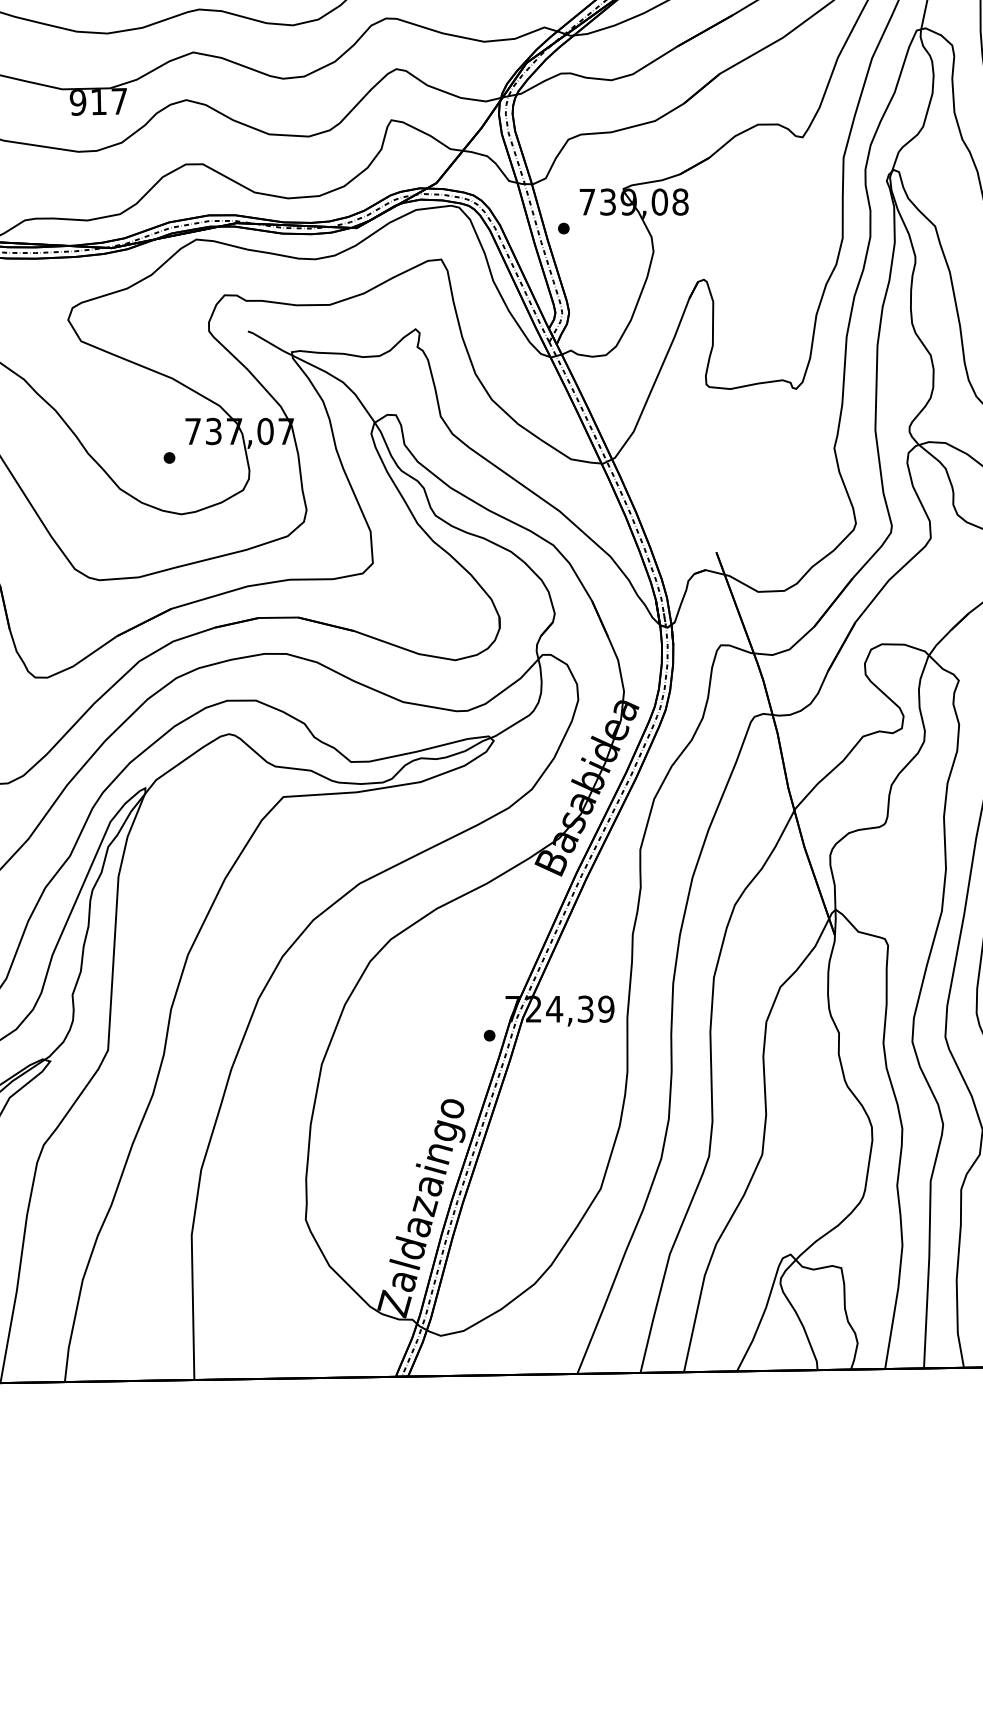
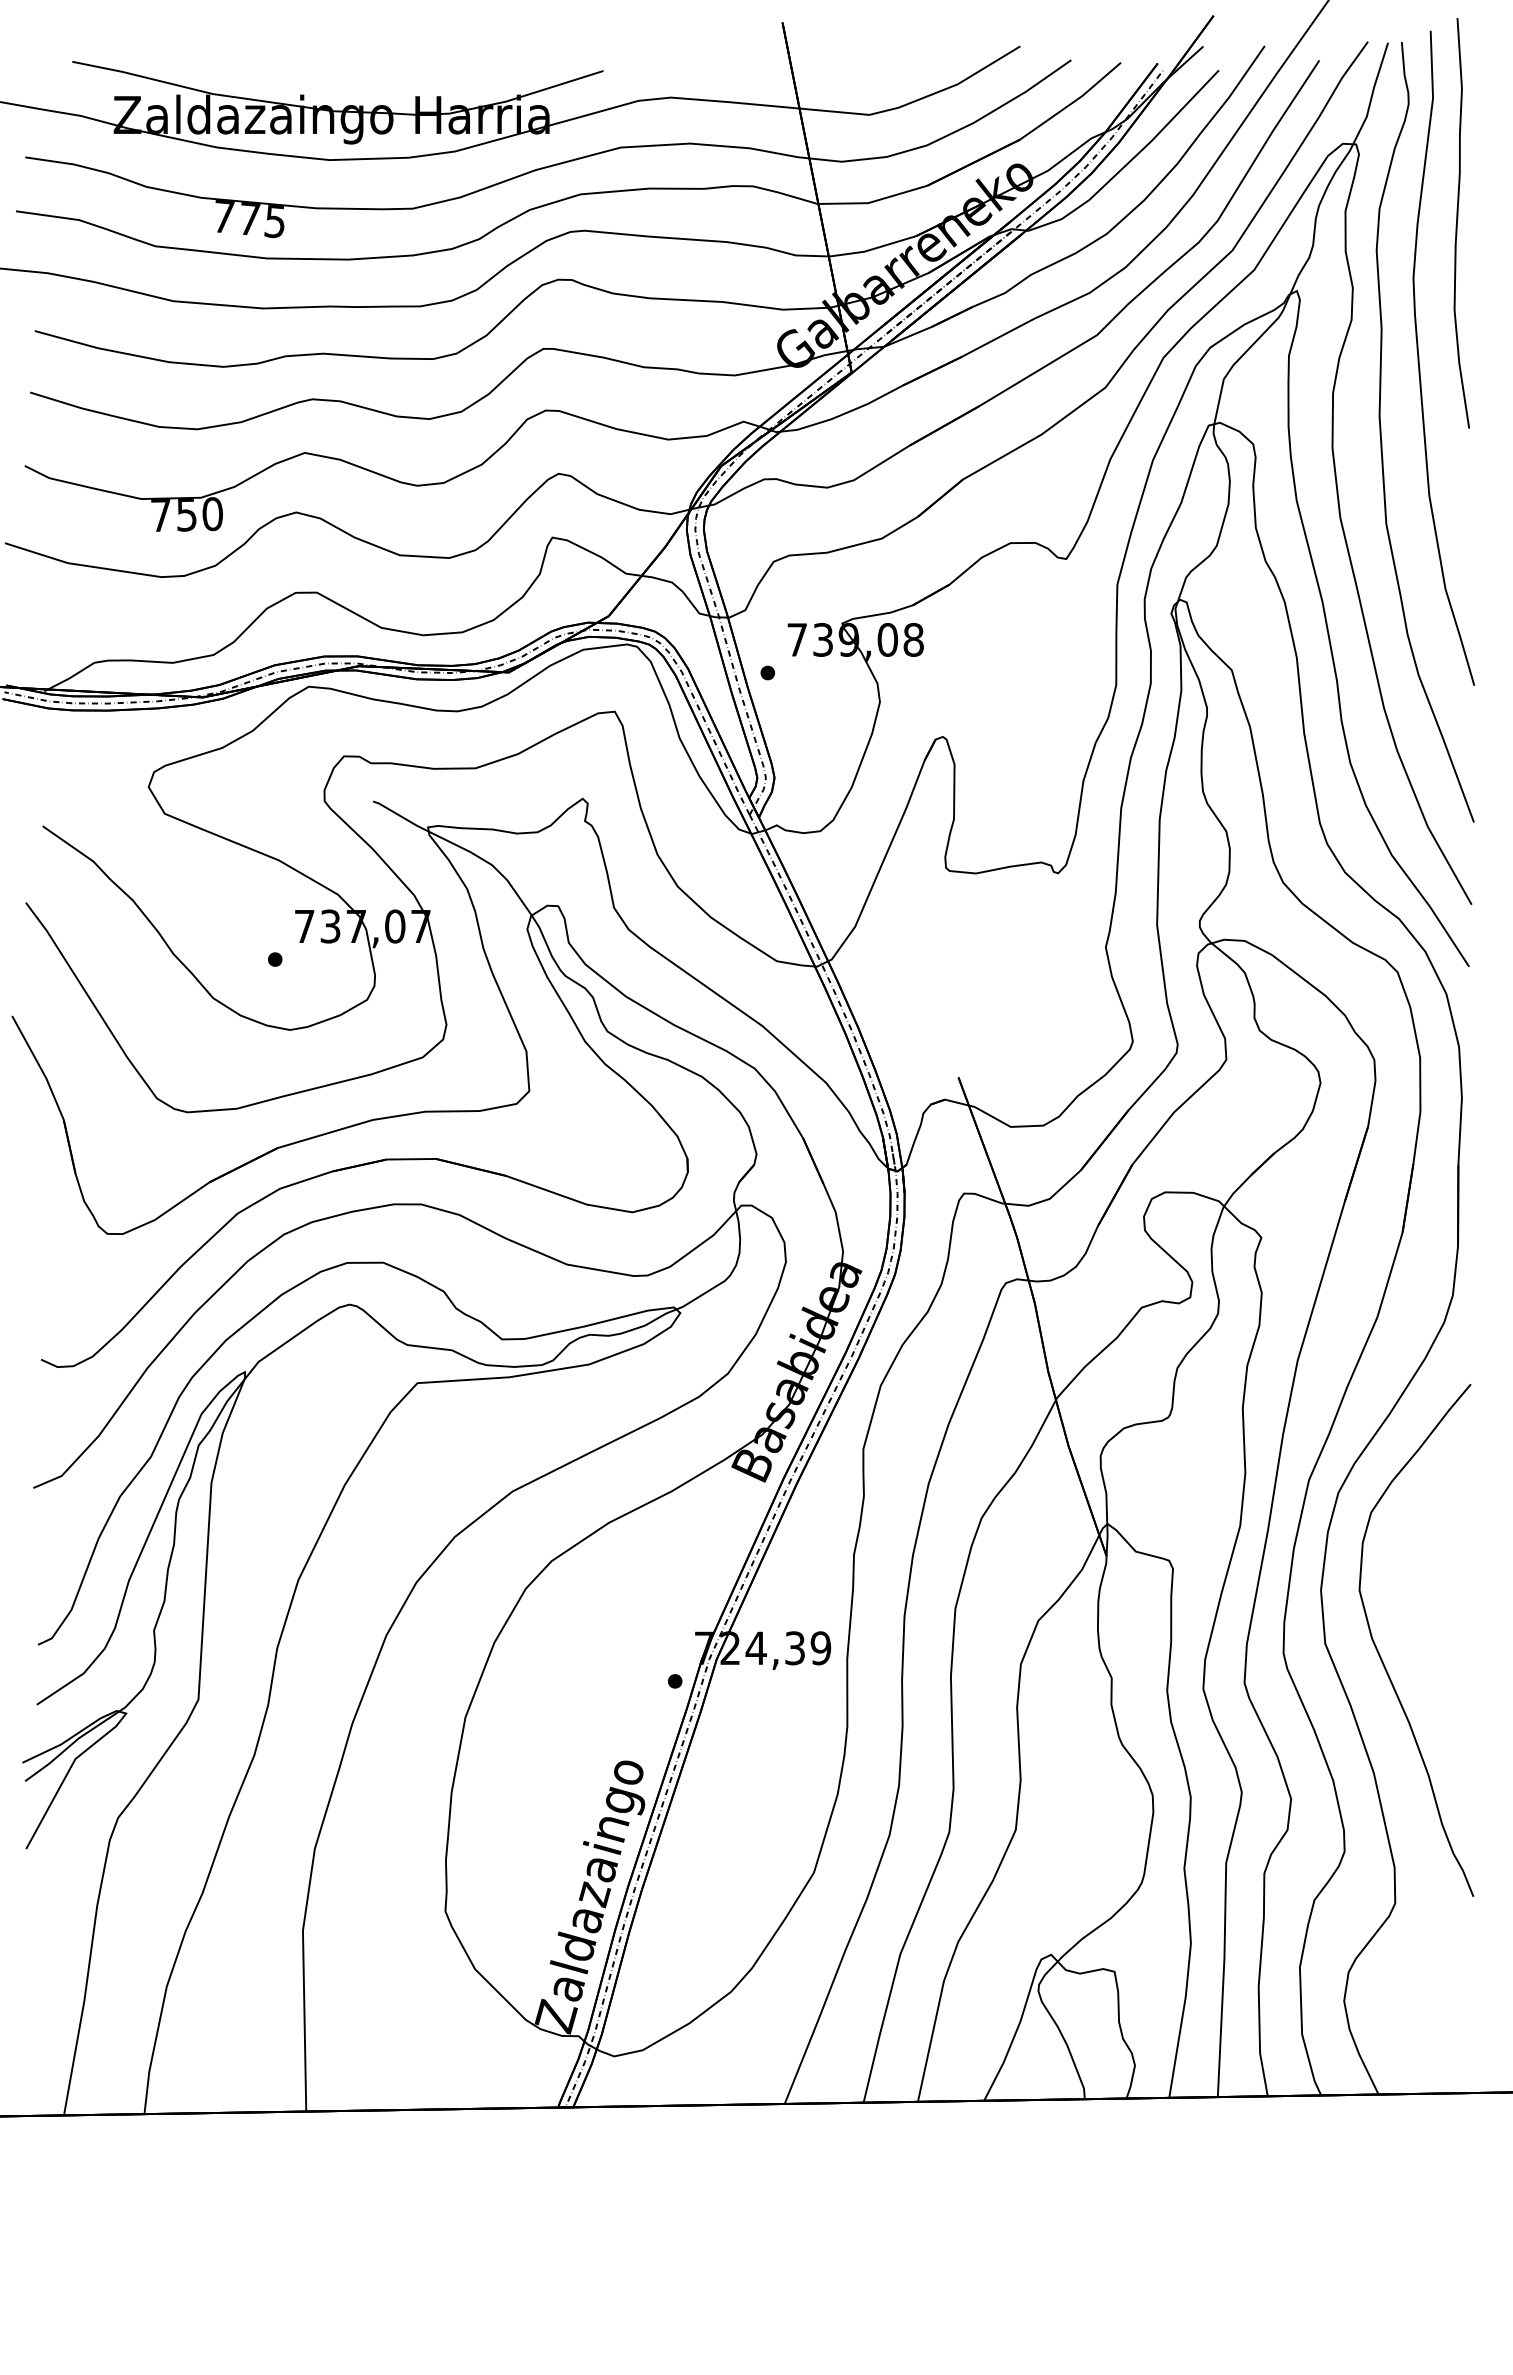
text: (98, 101) -> (186, 514), 917 -> 750

